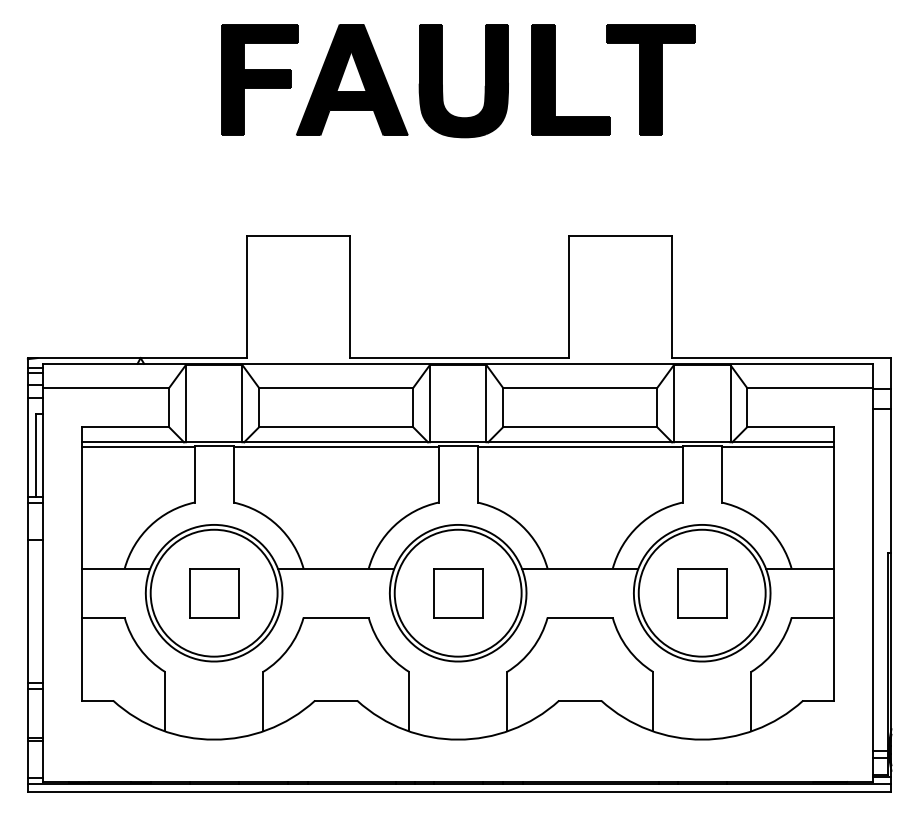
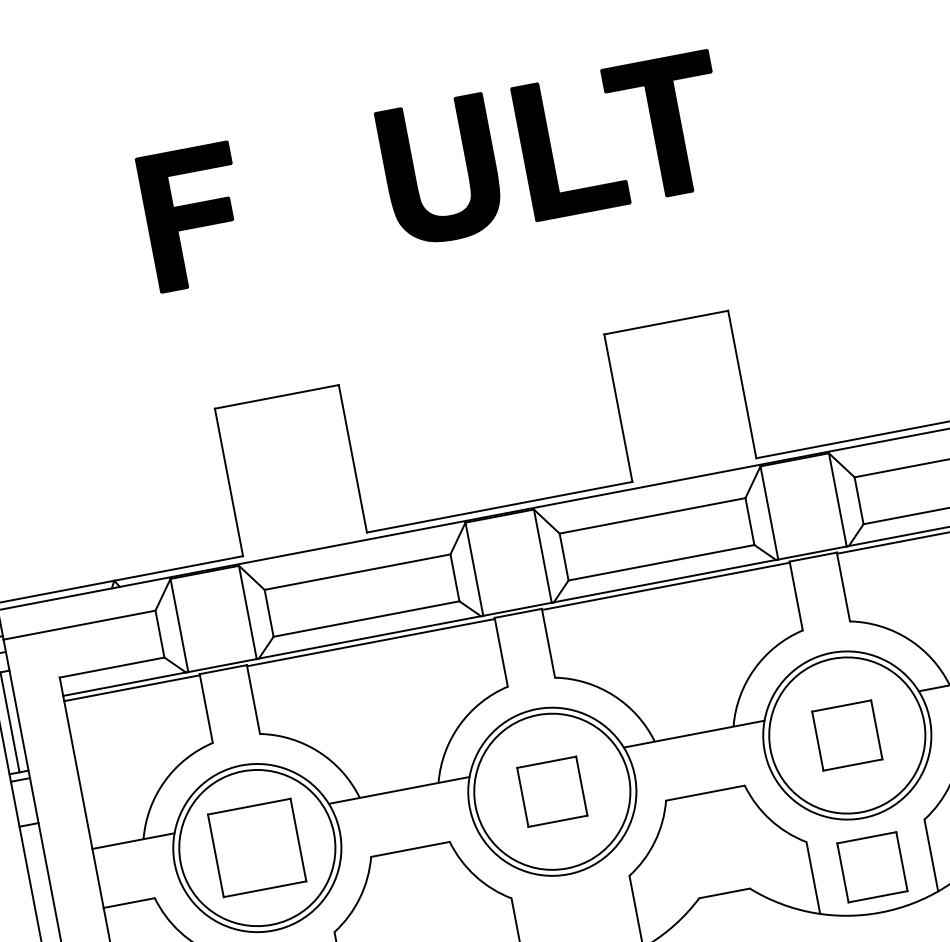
part: (352, 79) -> (306, 195), removed
part: (214, 593) -> (257, 848), size x1.4
part: (702, 702) -> (872, 867), added

